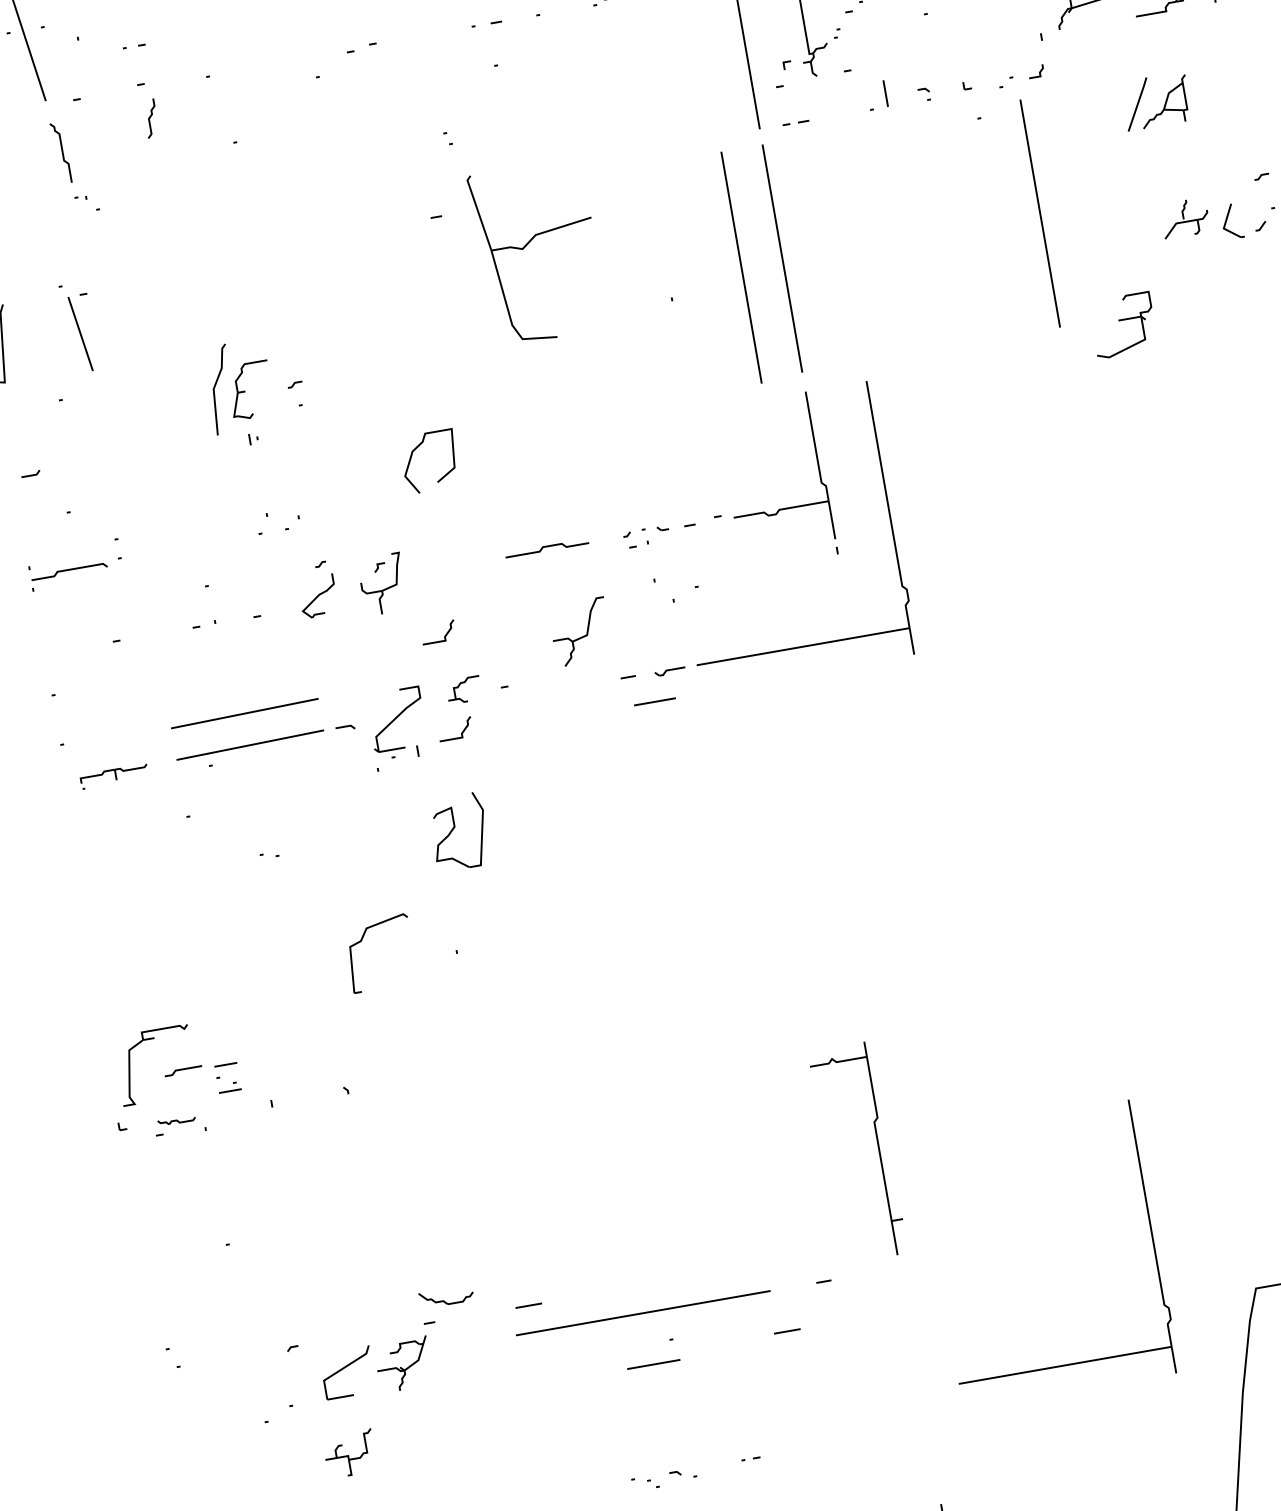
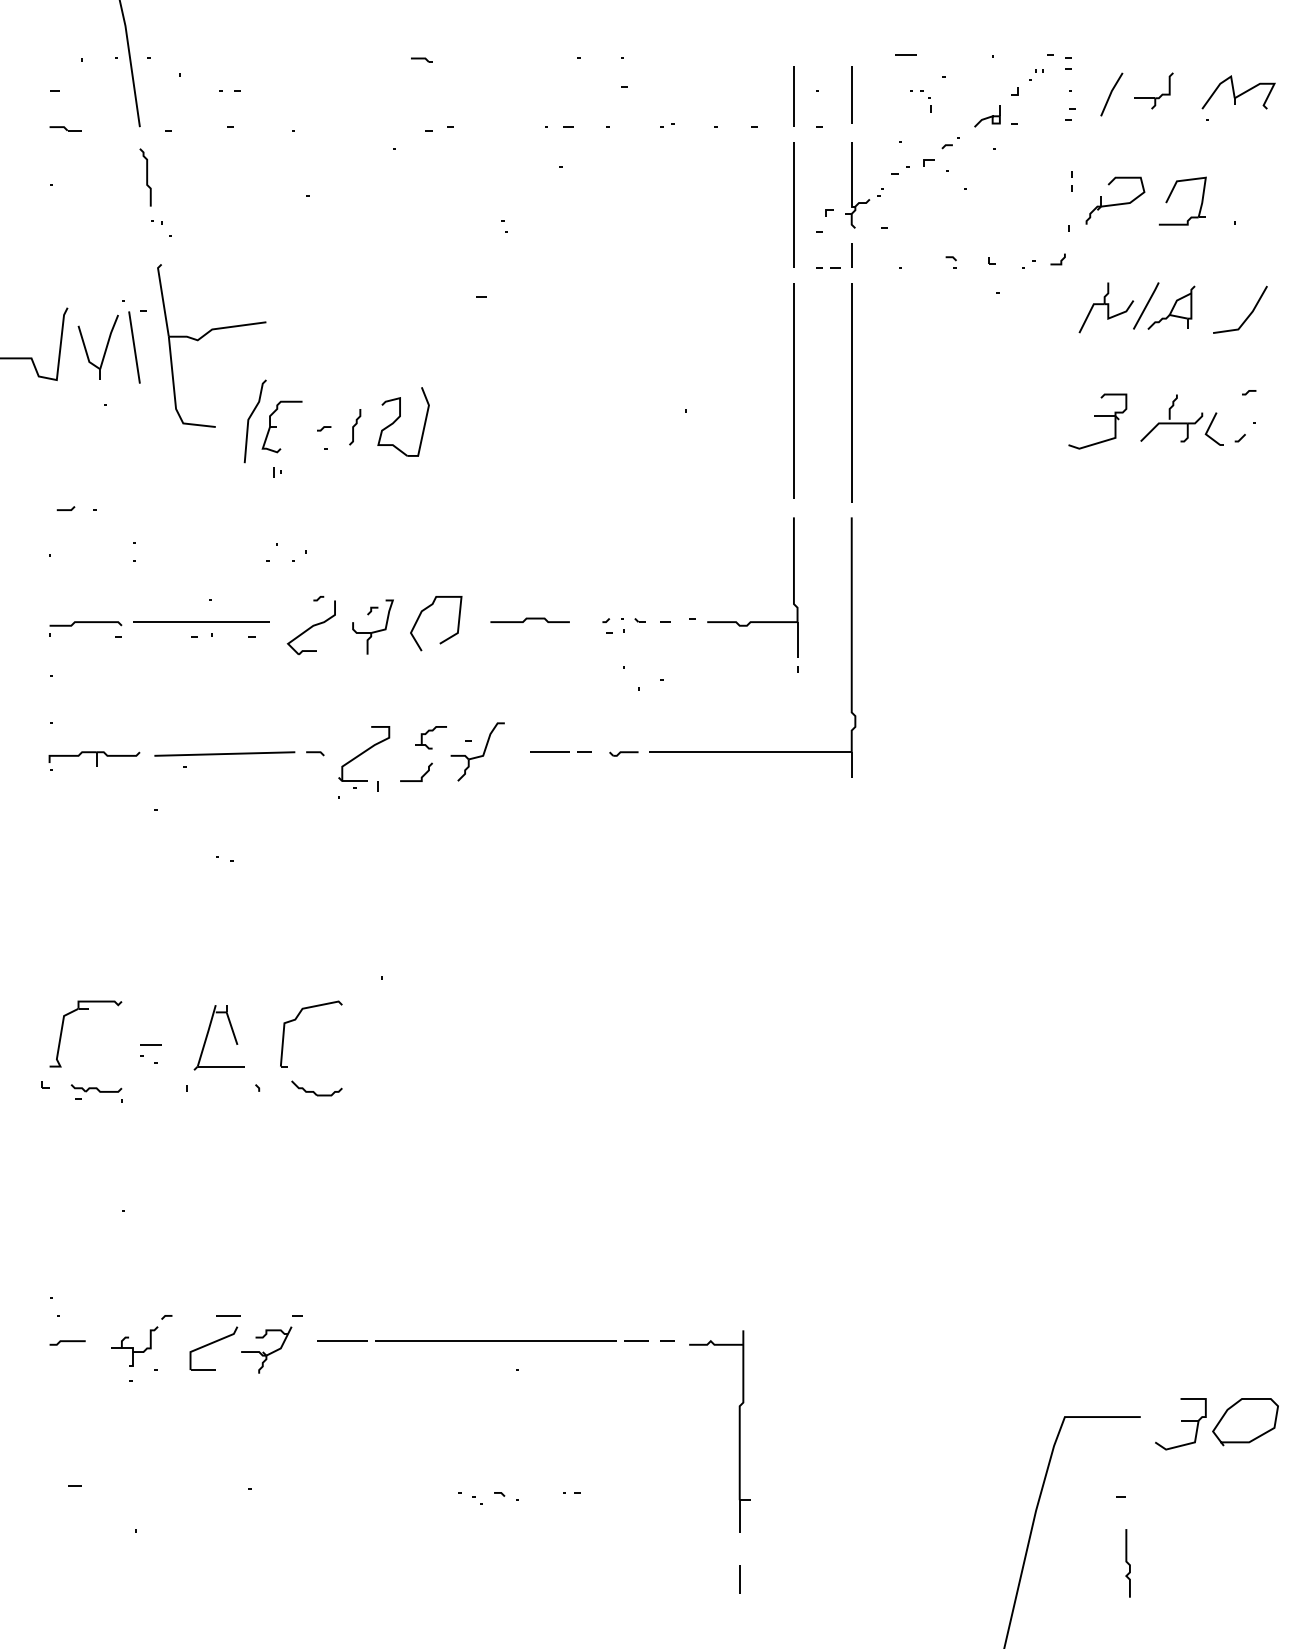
line: (885, 93) -> (851, 255), moved
line: (1247, 93) -> (1249, 313), added
part: (1096, 113) -> (1106, 307), added
curve: (151, 117) -> (355, 426), moved
line: (1039, 213) -> (1038, 390), removed
part: (1184, 218) -> (1171, 418), size x1.43
part: (528, 245) -> (203, 337), moved
line: (741, 267) -> (851, 392), moved
part: (1123, 325) -> (1097, 421), moved
part: (50, 339) -> (105, 347), added
curve: (417, 448) -> (426, 609), moved
line: (30, 475) -> (65, 509), moved
part: (69, 576) -> (85, 628), moved
part: (317, 596) -> (310, 627), size x1.43
line: (201, 609) -> (201, 621), added
part: (580, 631) -> (477, 751), moved
curve: (444, 635) -> (421, 684), removed
line: (654, 701) -> (549, 751), moved
line: (244, 713) -> (224, 723), removed
part: (114, 775) -> (94, 760), size x1.43
part: (459, 831) -> (403, 421), moved
part: (363, 939) -> (297, 1018), moved
part: (284, 1043) -> (208, 1034), added
line: (183, 1070) -> (67, 1342), moved
line: (230, 1090) -> (150, 1069), removed
part: (176, 1120) -> (96, 1088), size x1.43
part: (877, 1149) -> (738, 1431), moved
part: (1151, 1236) -> (976, 1352), removed
part: (446, 1296) -> (316, 1088), moved
line: (528, 1305) -> (228, 1315), moved
line: (786, 1330) -> (636, 1340), moved
line: (653, 1363) -> (342, 1340), moved
part: (349, 1453) -> (134, 1346), moved

